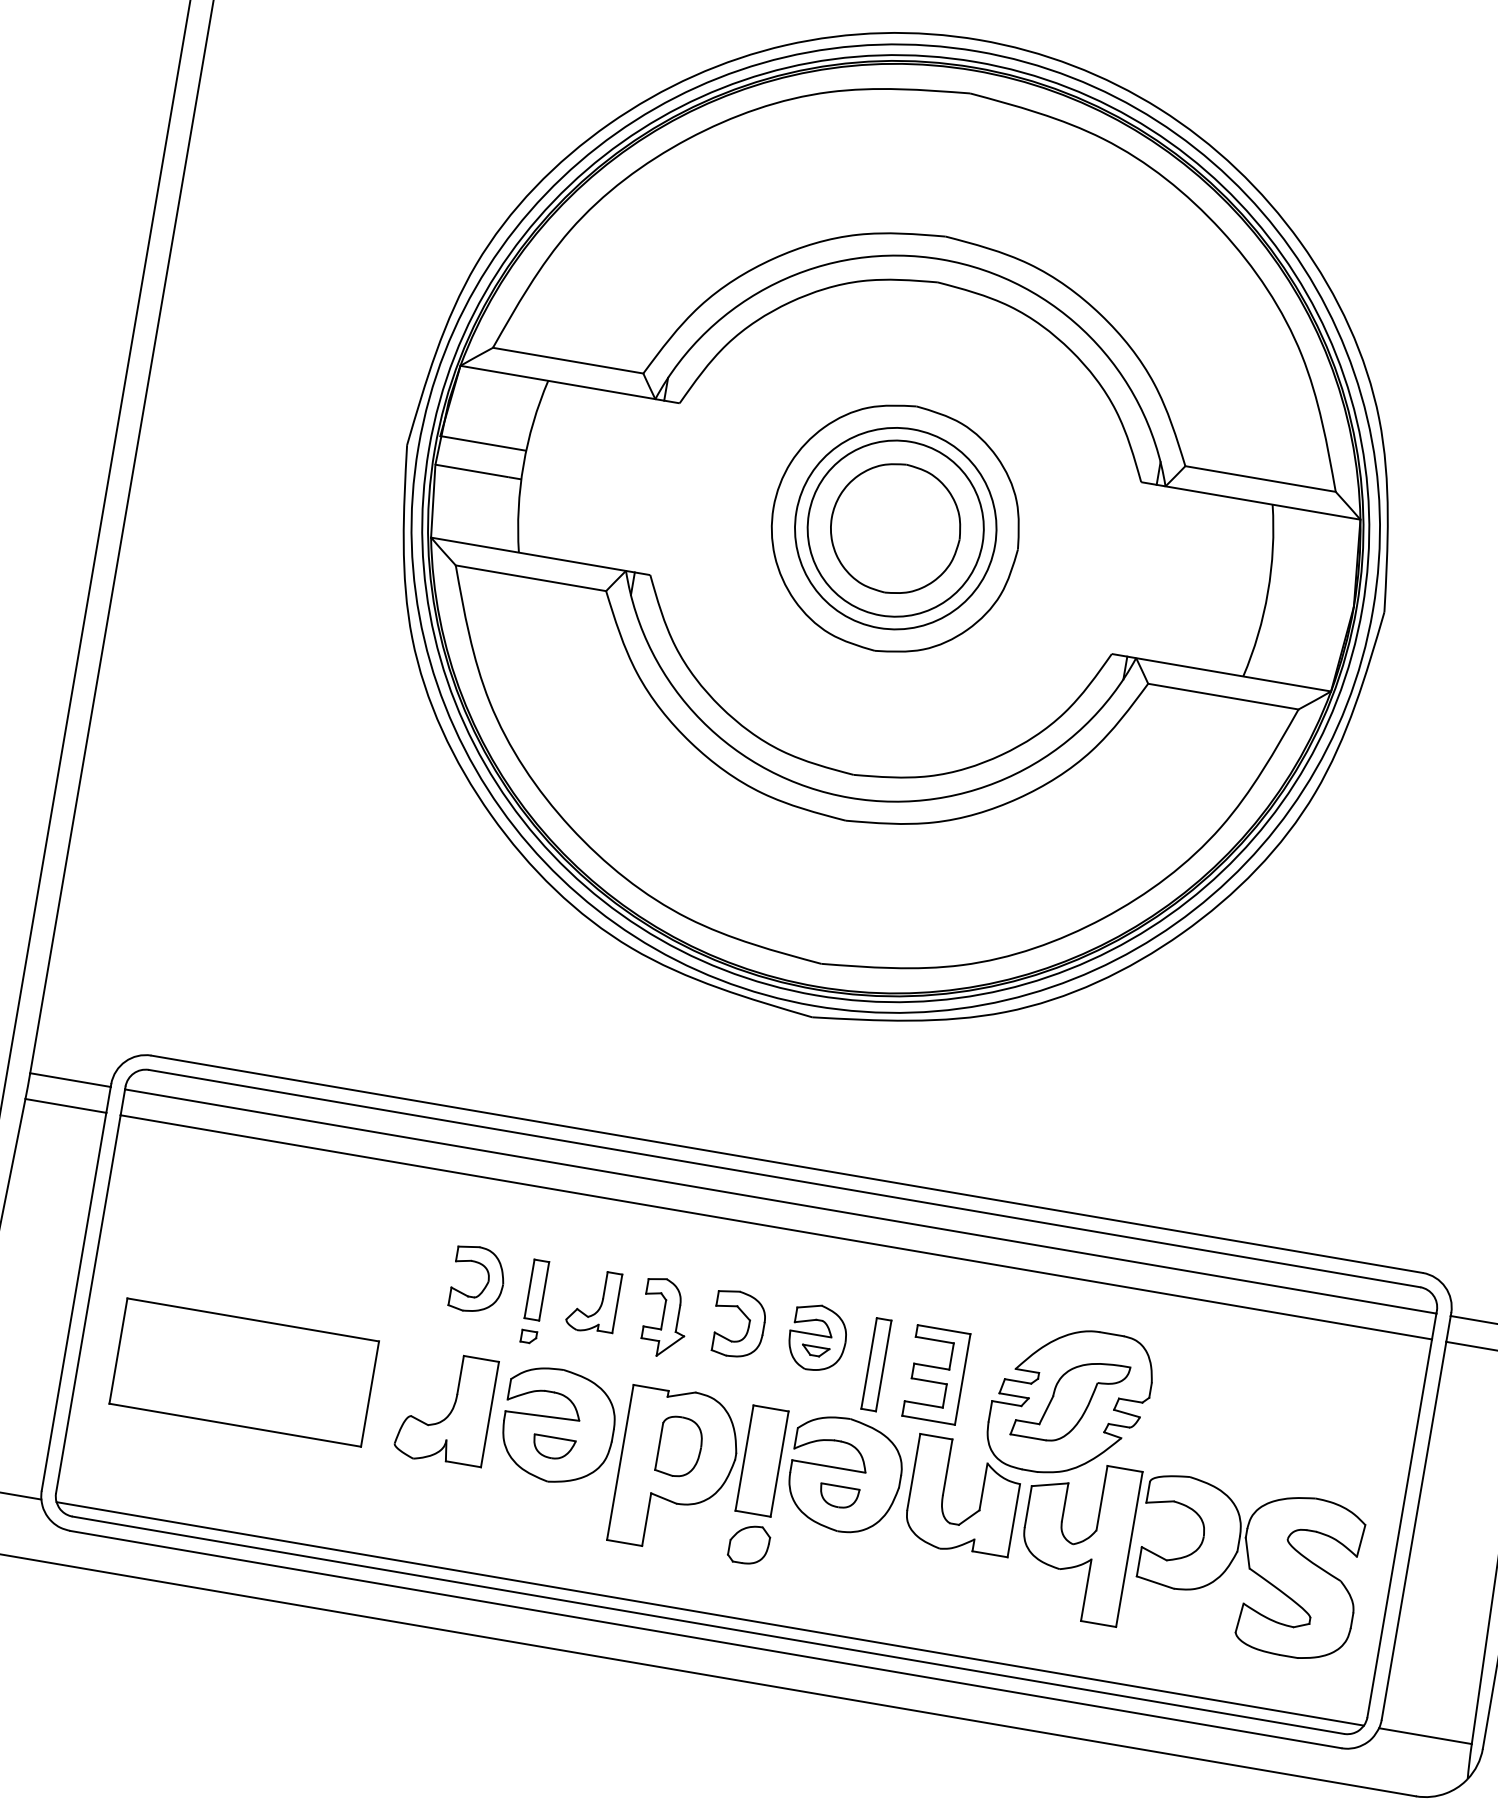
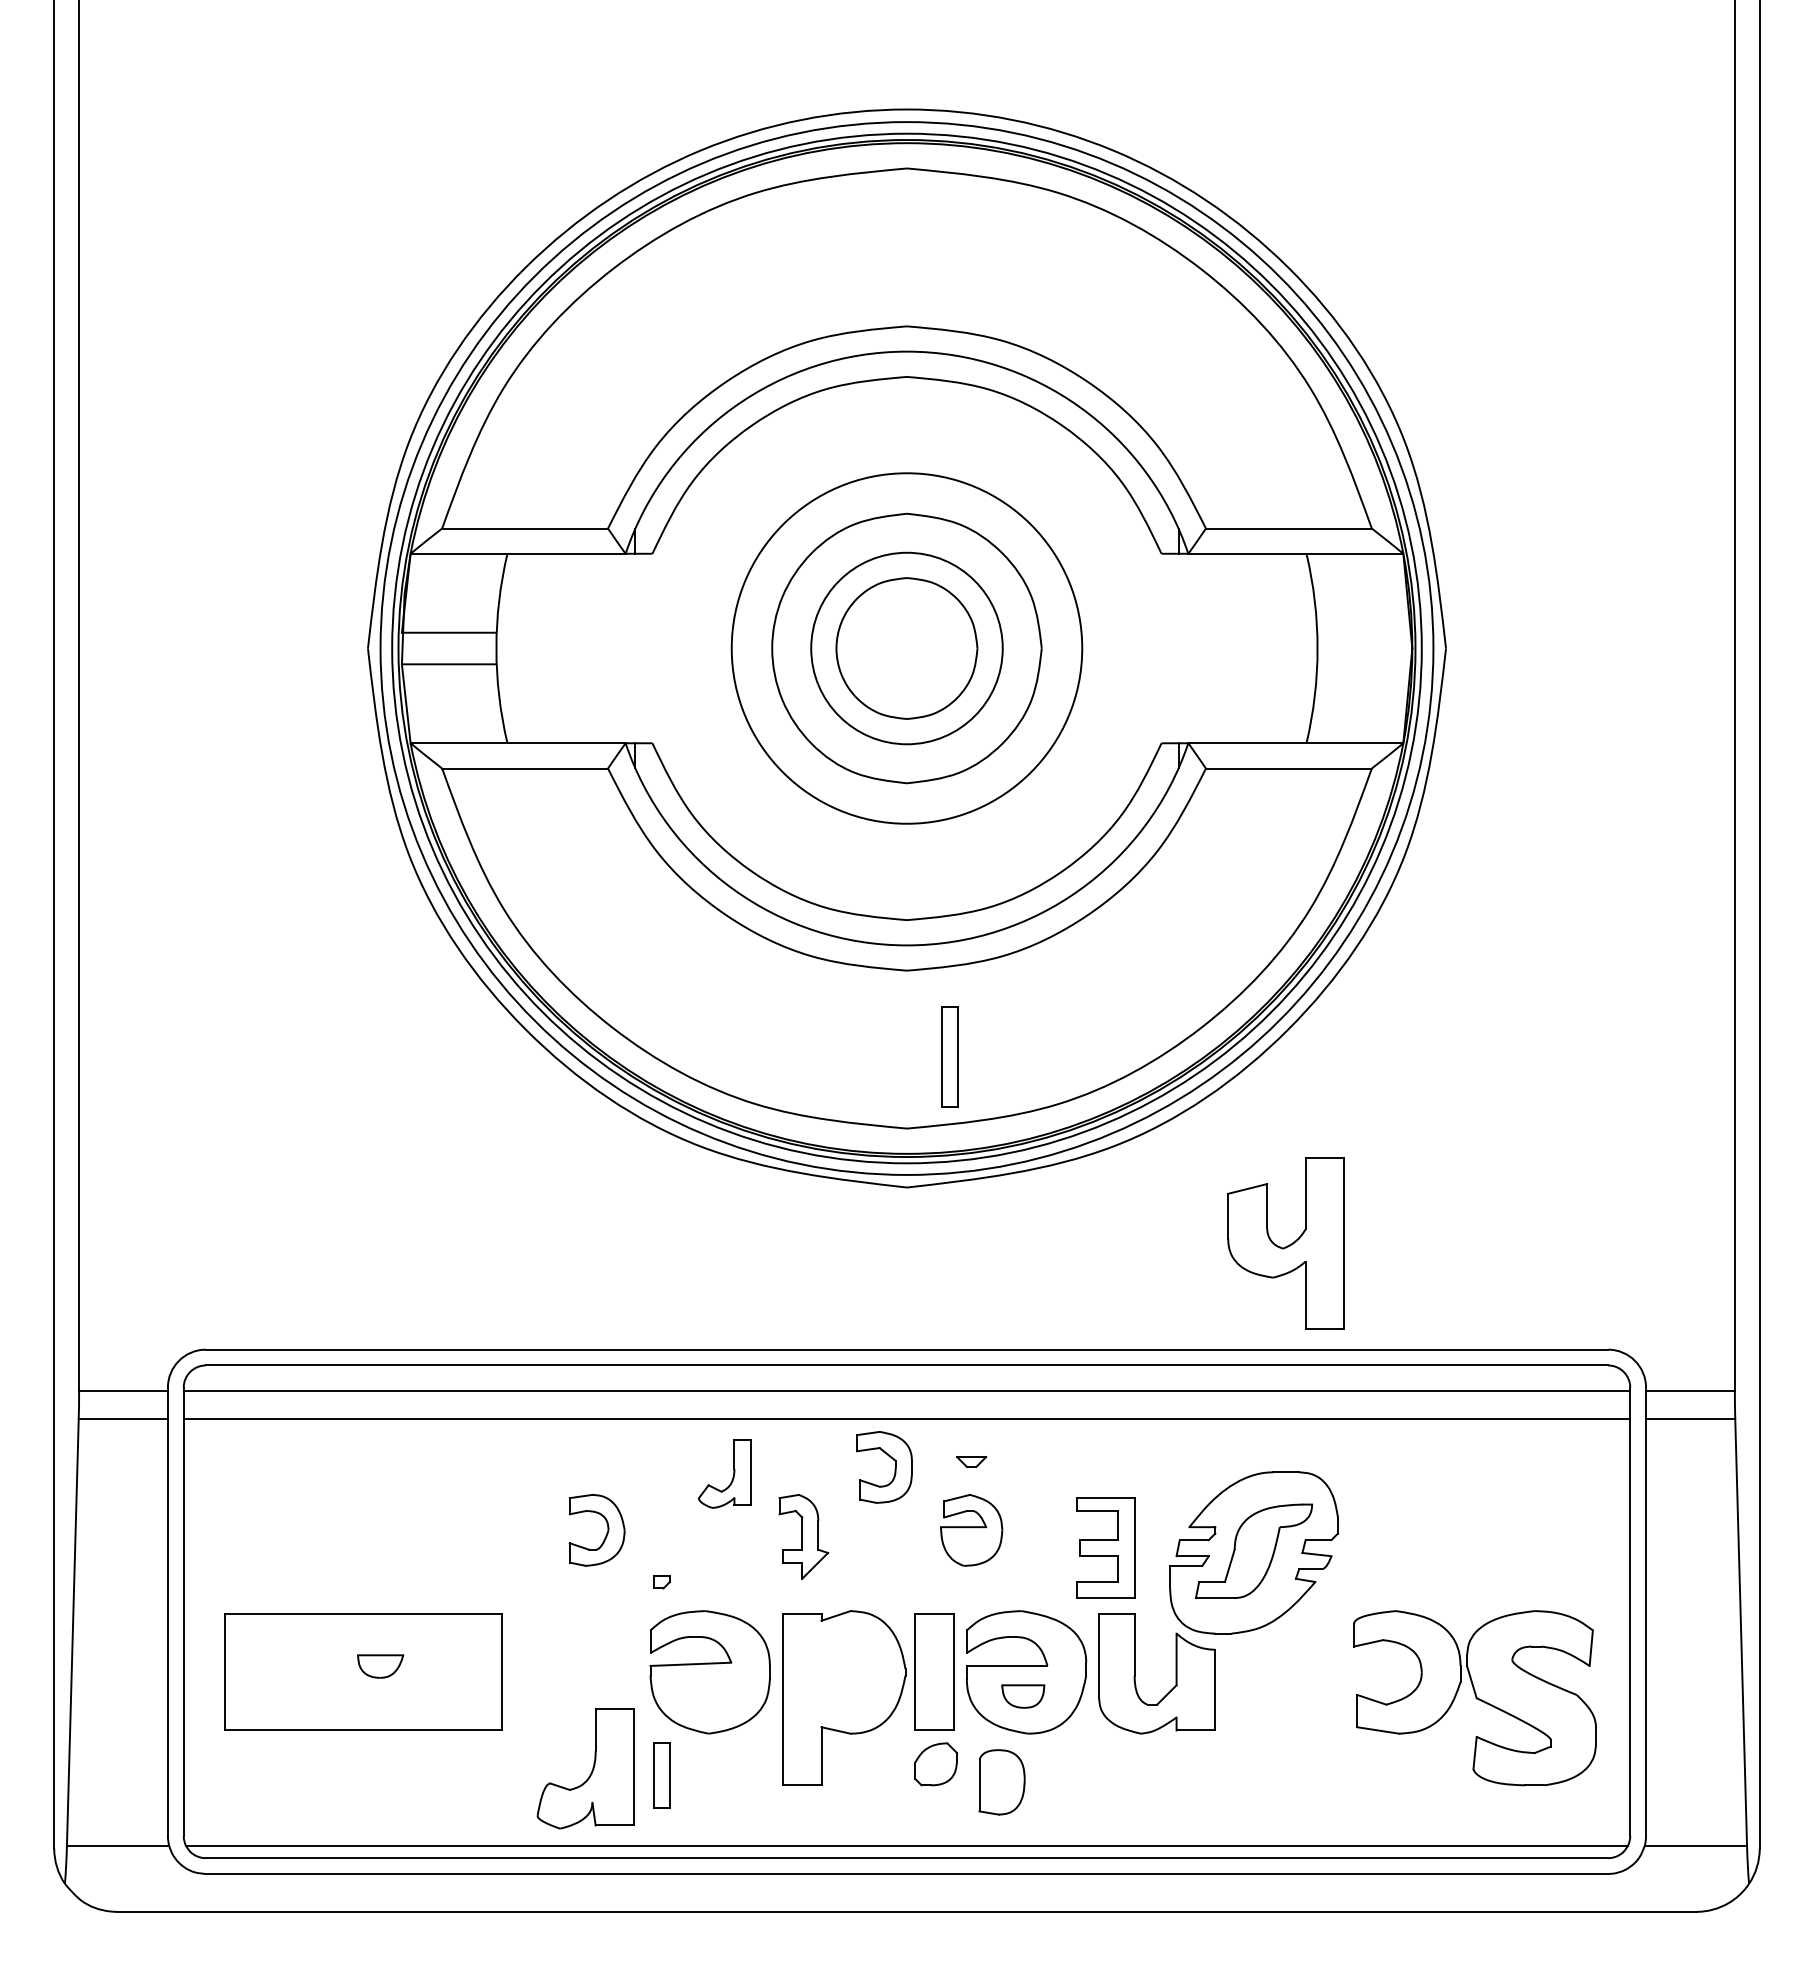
circle: (895, 528) -> (906, 648), size x1.6
part: (536, 1290) -> (661, 1775), moved
part: (600, 1304) -> (732, 1476), moved
part: (747, 1327) -> (894, 1468), moved
part: (815, 1350) -> (971, 1461), moved
part: (875, 1363) -> (949, 1056), moved
part: (450, 1410) -> (591, 1770), moved
part: (553, 1447) -> (380, 1666), moved
part: (679, 1447) -> (1001, 1782), moved
part: (1076, 1540) -> (1285, 1243), moved

